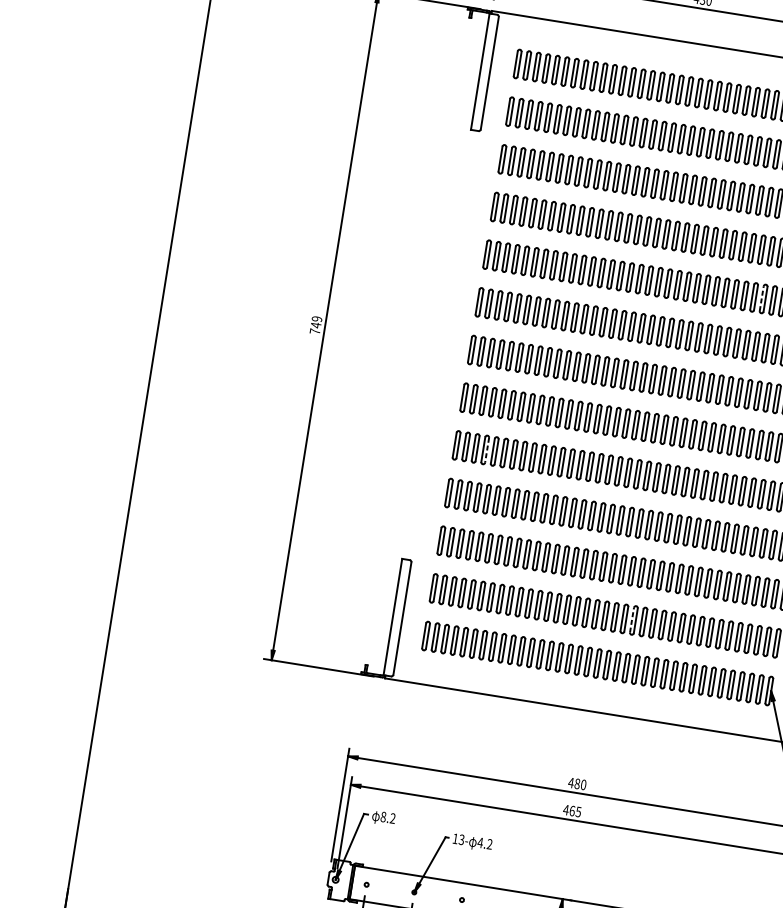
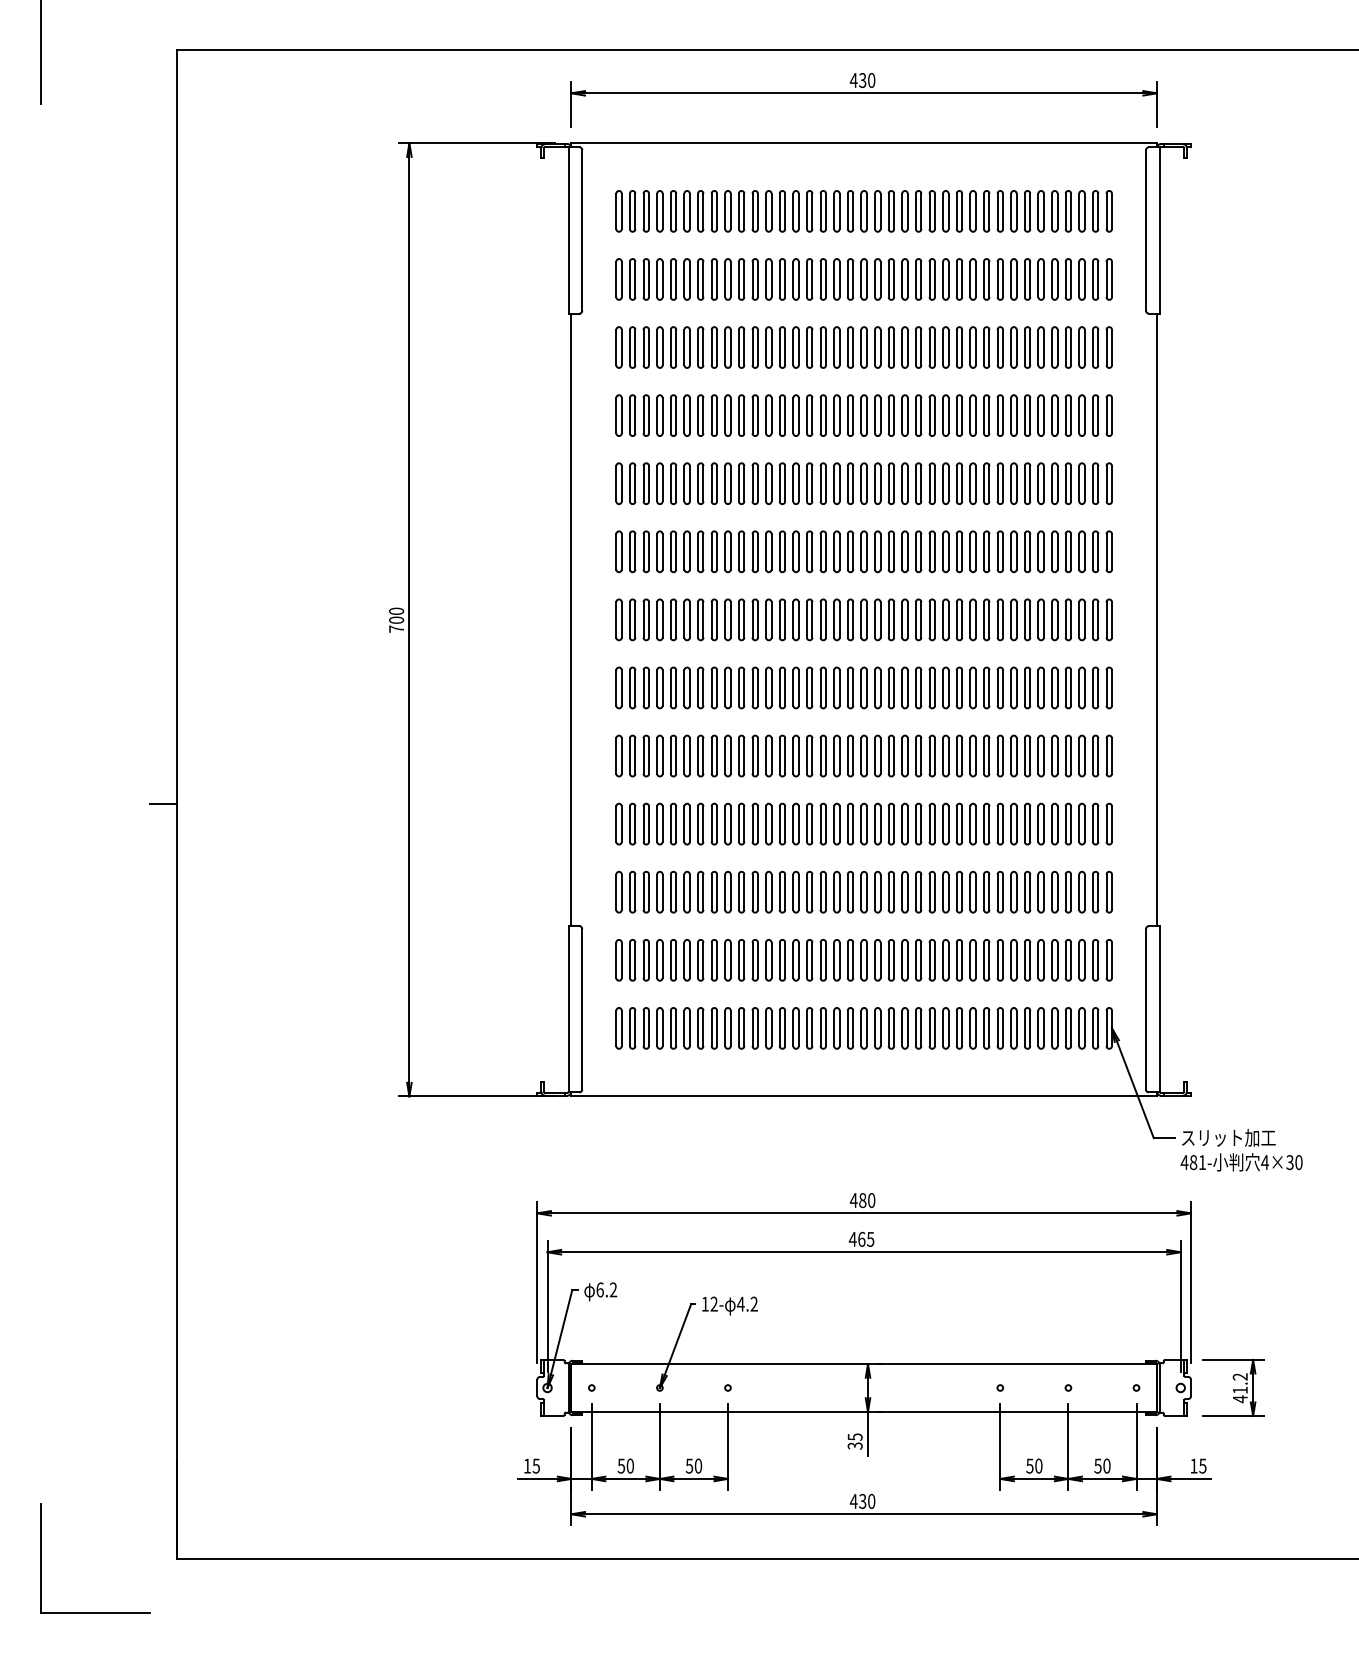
line: (761, 298) -> (1011, 483), dashed -> solid
text: (316, 322) -> (396, 615), 749 -> 700
line: (438, 344) -> (571, 619), added
line: (132, 428) -> (163, 804), added
line: (486, 450) -> (662, 756), dashed -> solid
line: (632, 620) -> (902, 960), dashed -> solid
text: (383, 816) -> (599, 1289), 8.2 -> 6.2
text: (461, 839) -> (713, 1304), 13- -> 12-

